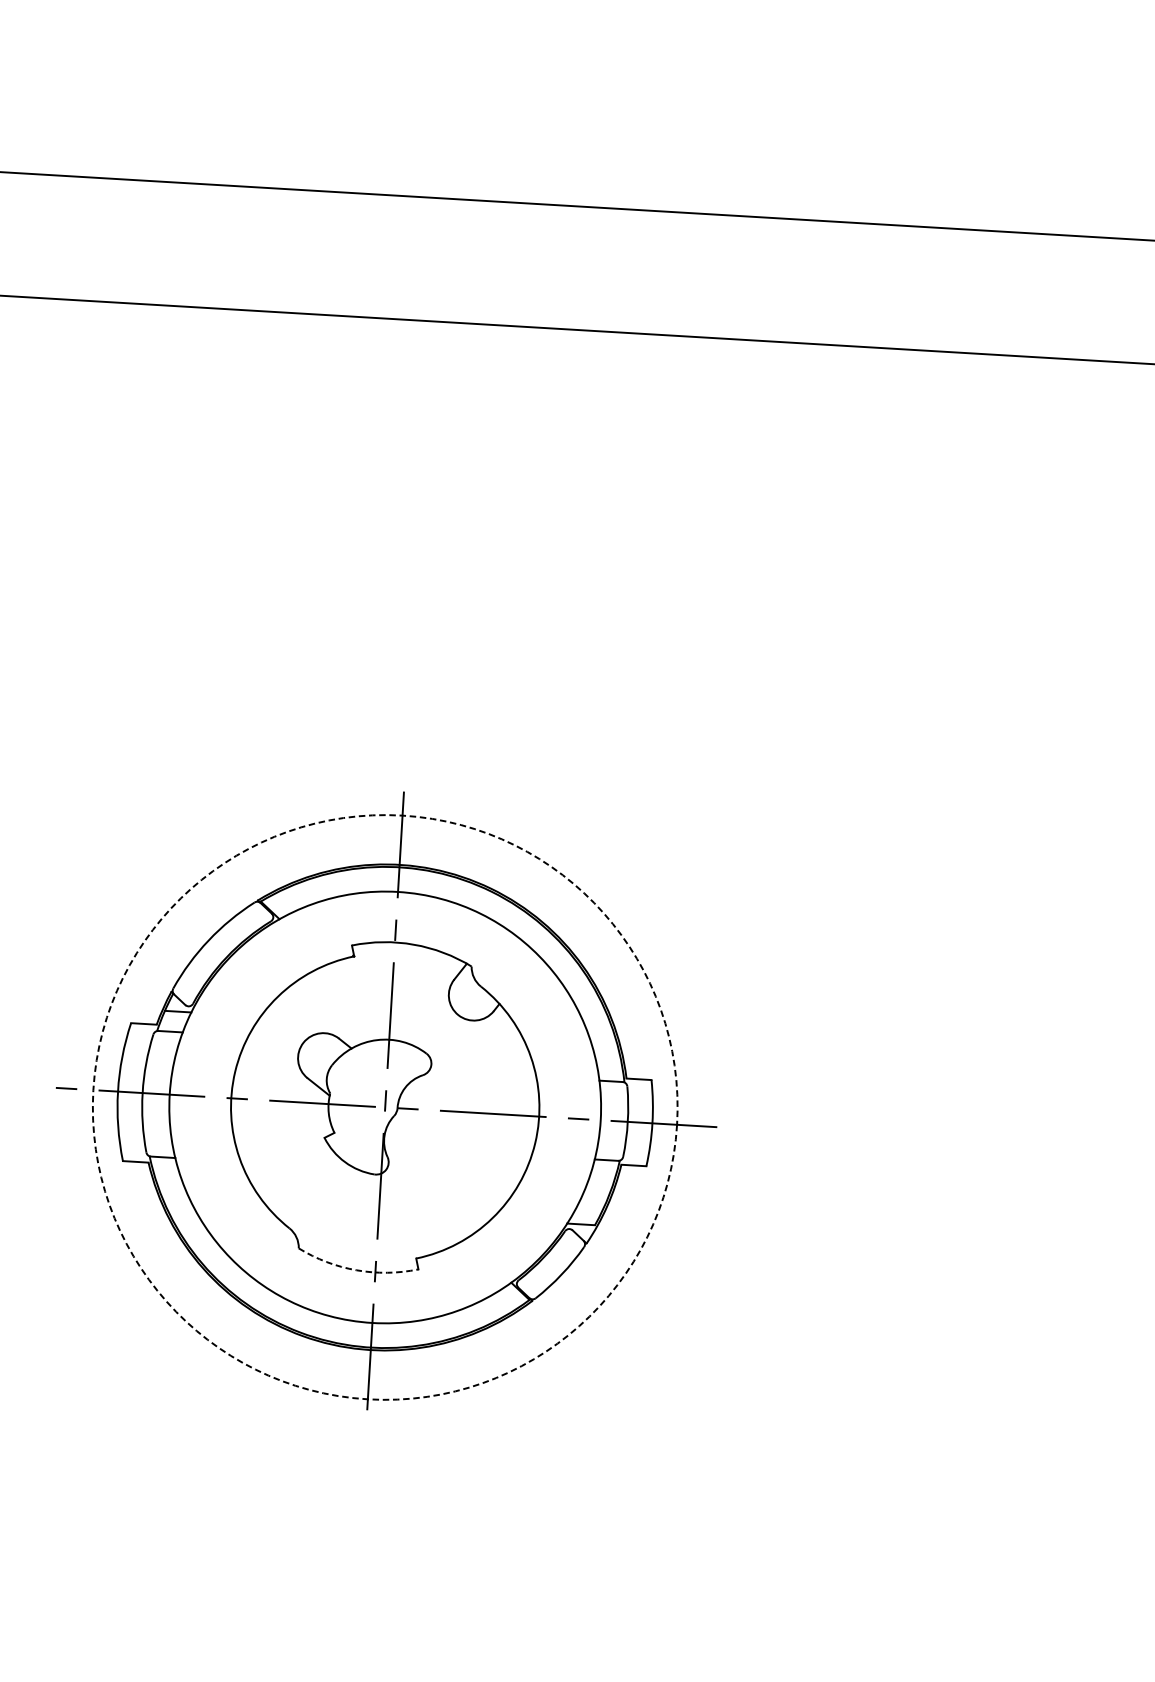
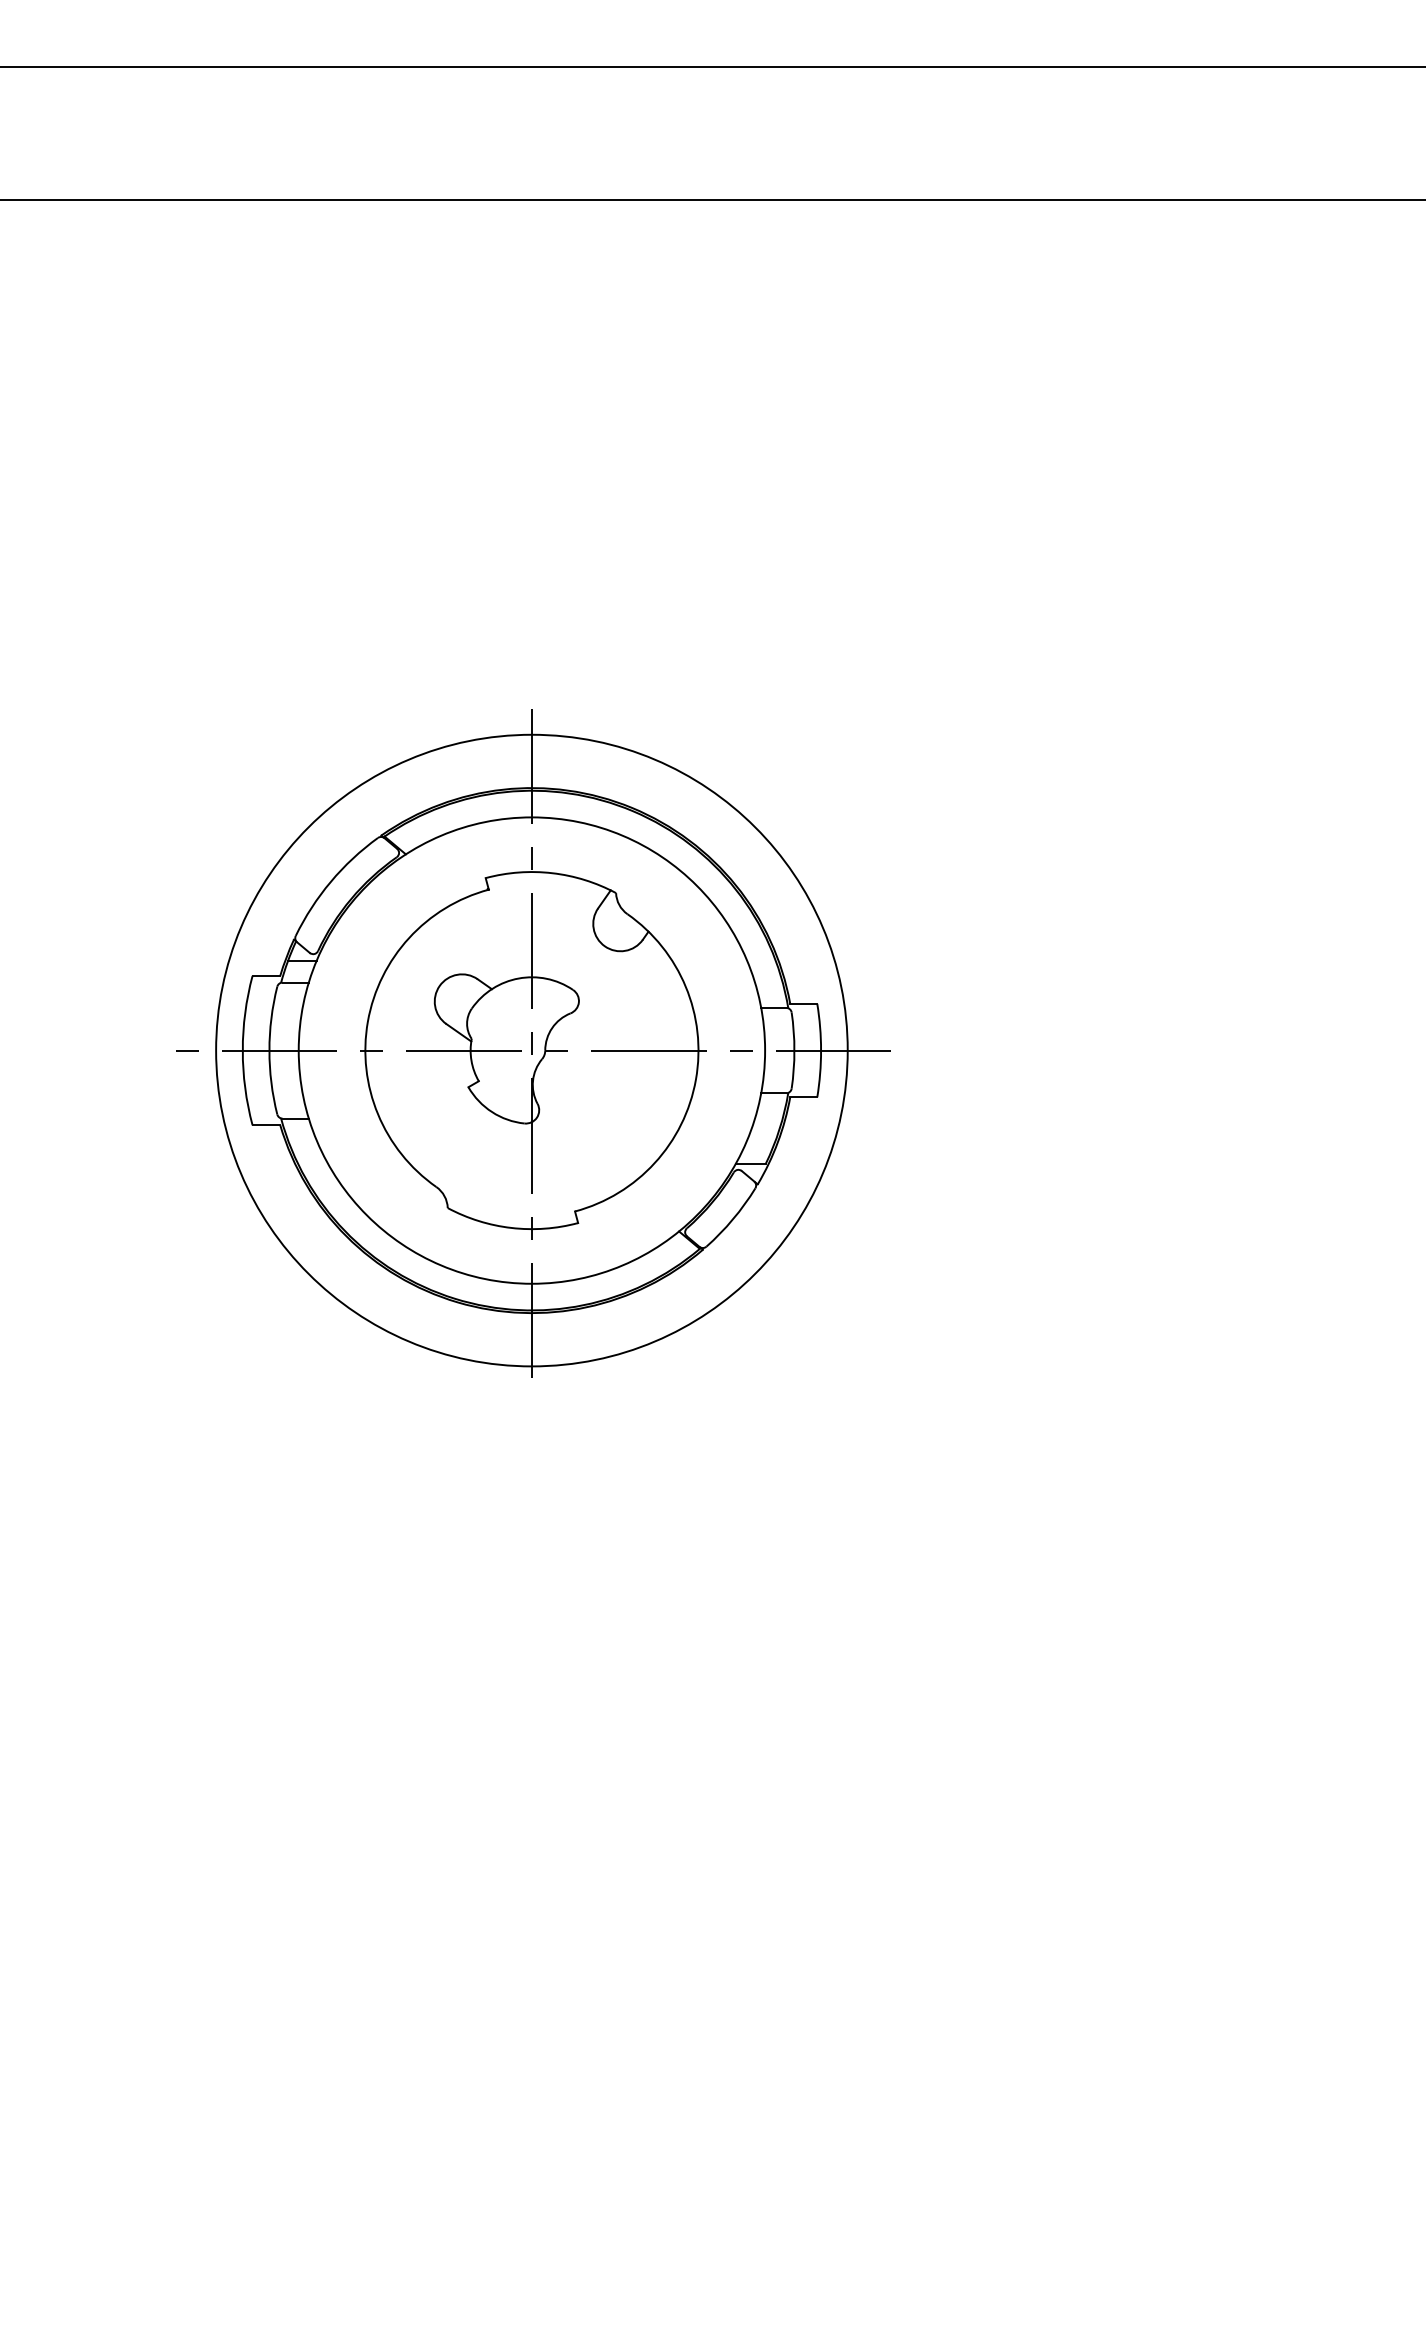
circle: (384, 1107) -> (531, 1050), dashed -> solid
arc: (356, 1269) -> (511, 1227), dashed -> solid

